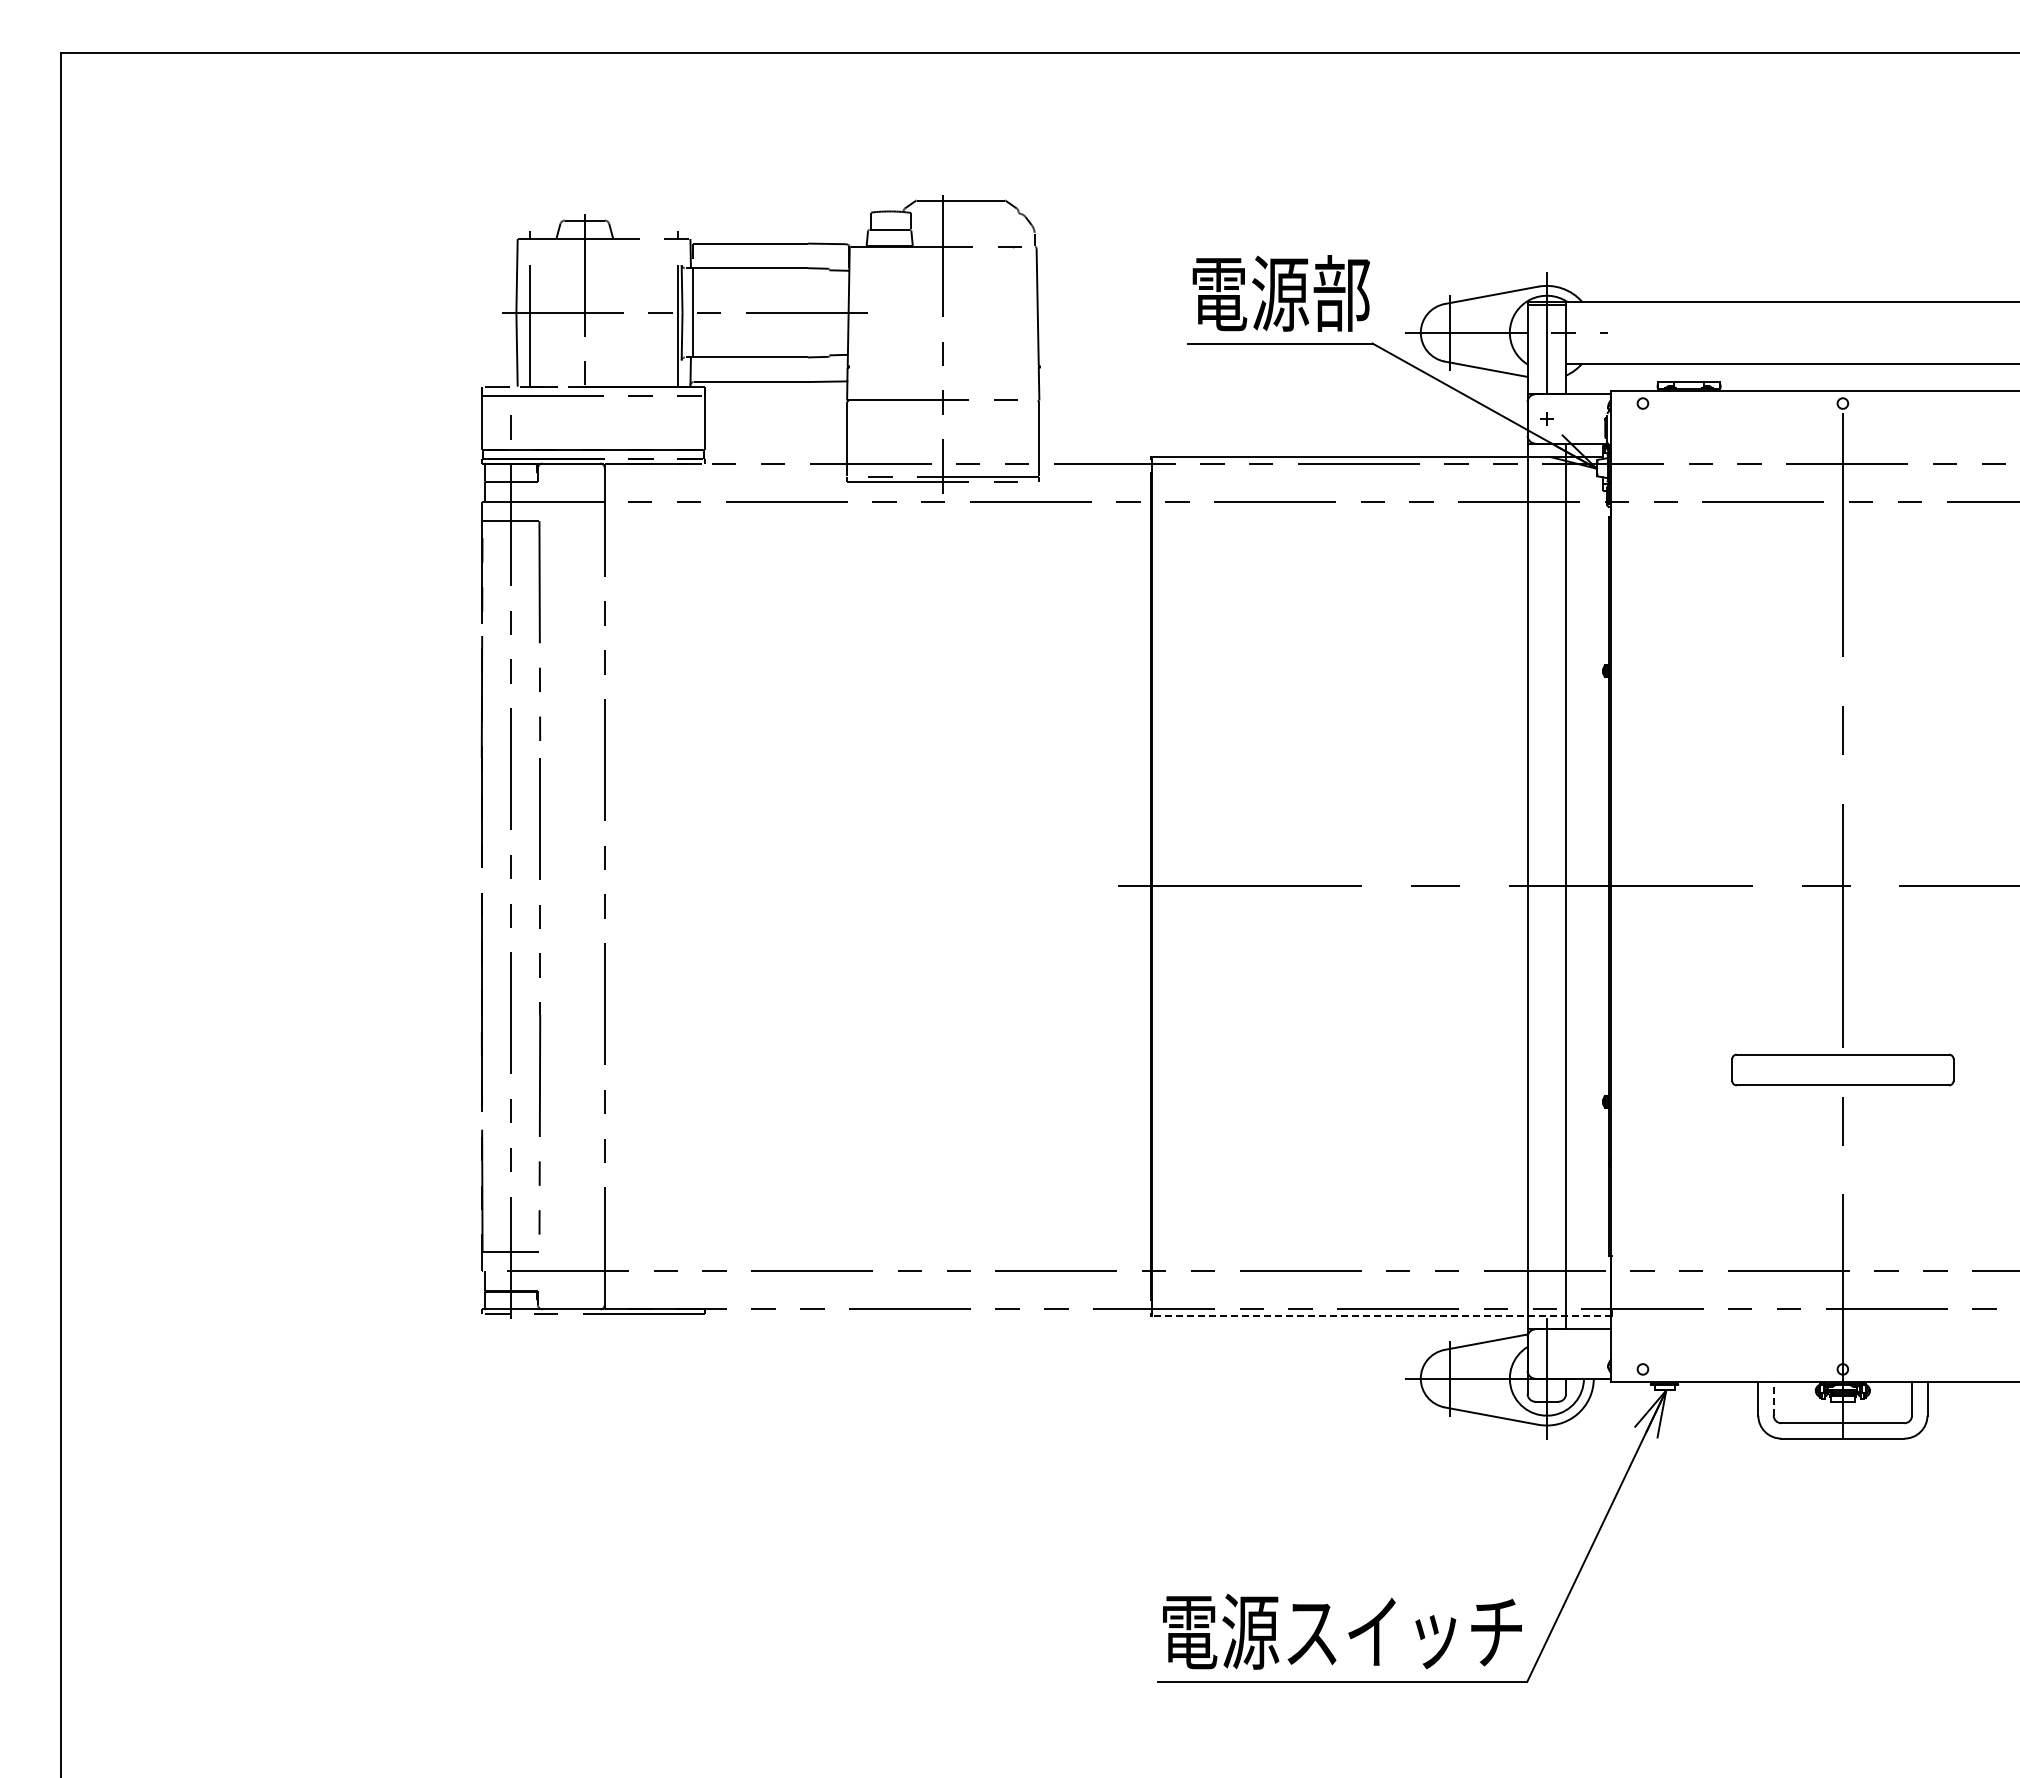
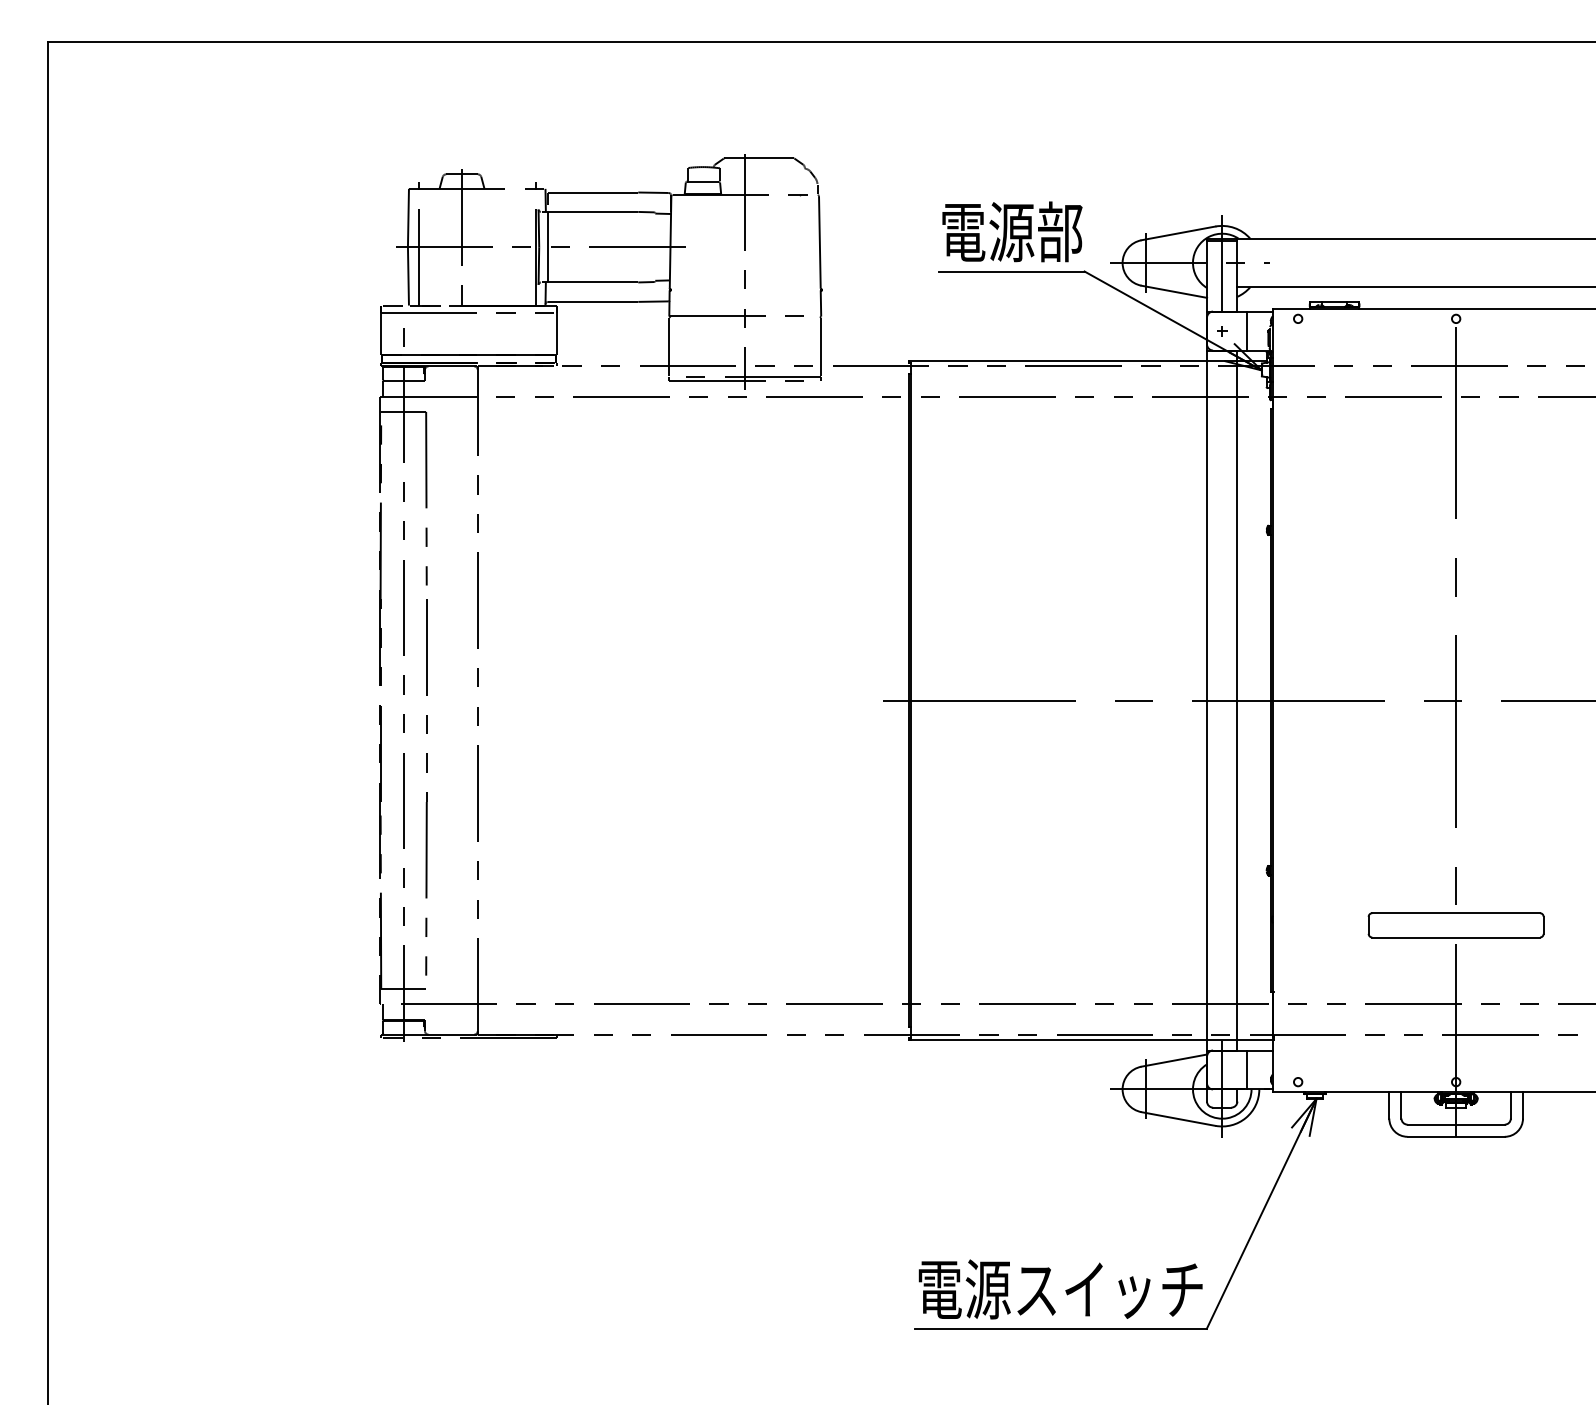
line: (1578, 418) -> (1247, 330), added
part: (1842, 1069) -> (1455, 924), moved
line: (1381, 1315) -> (1091, 1039), dashed -> solid
line: (1578, 1353) -> (1247, 1069), added
line: (1773, 1398) -> (1401, 1105), dashed -> solid

